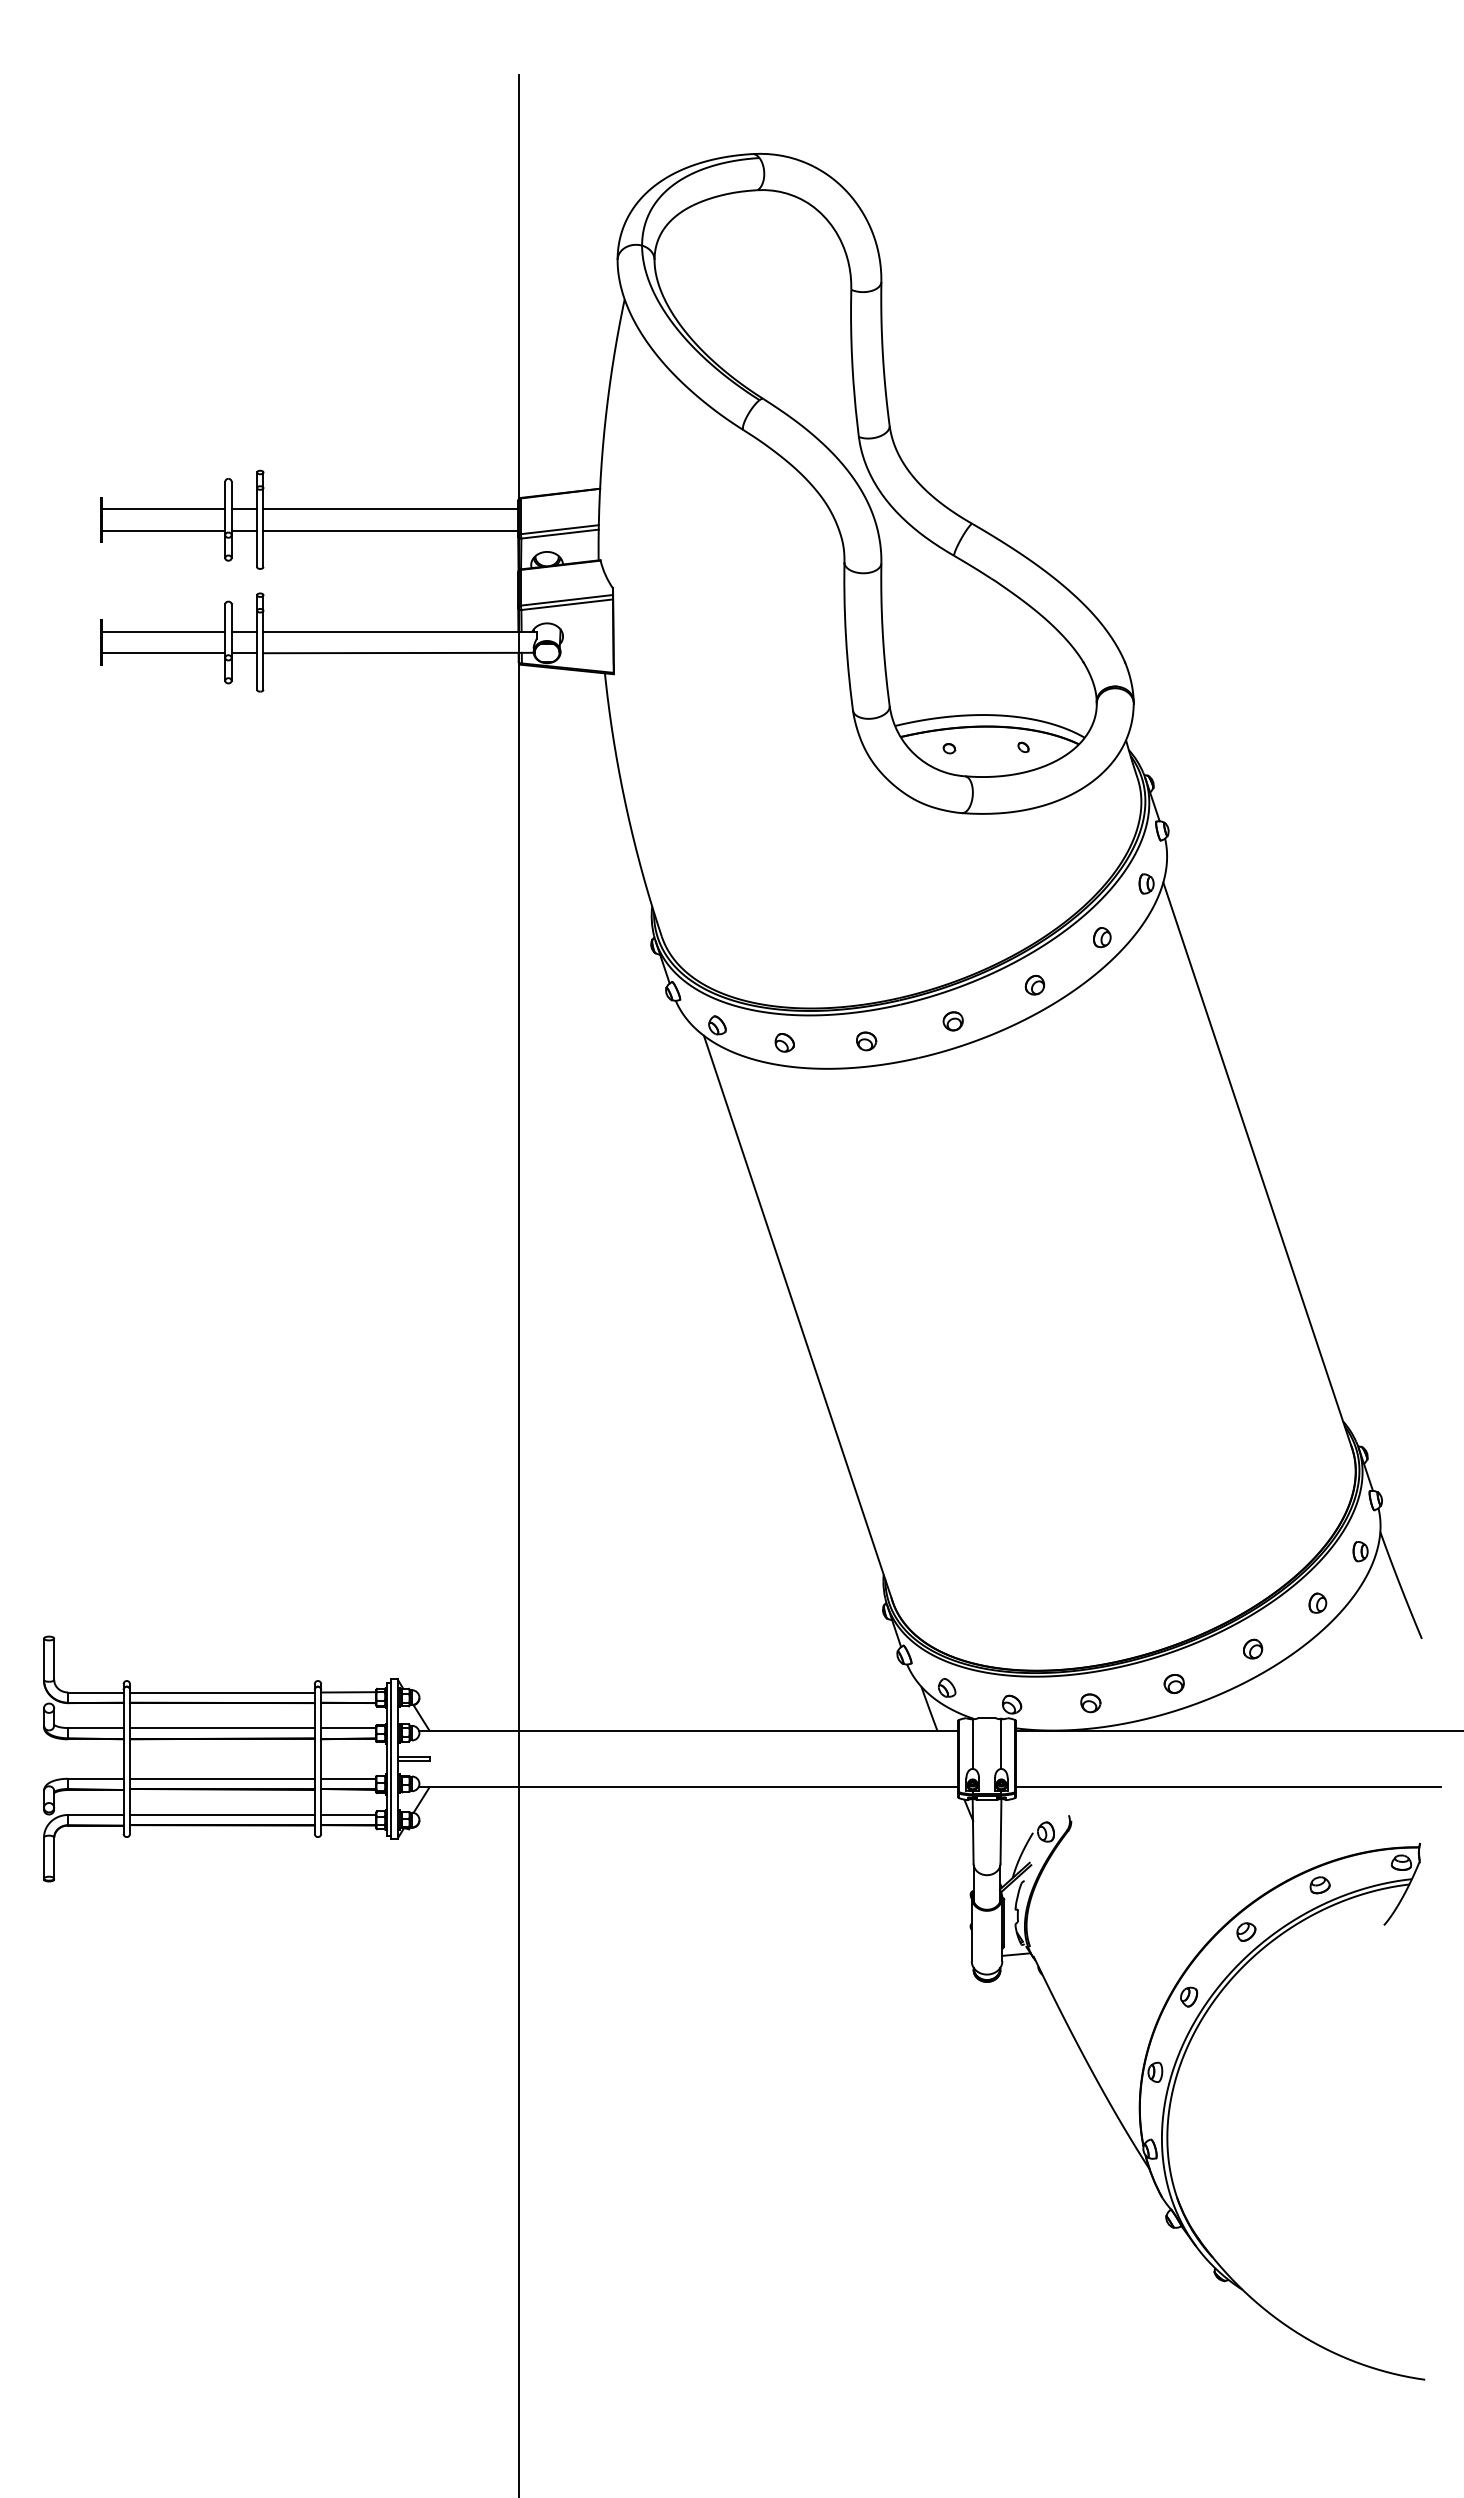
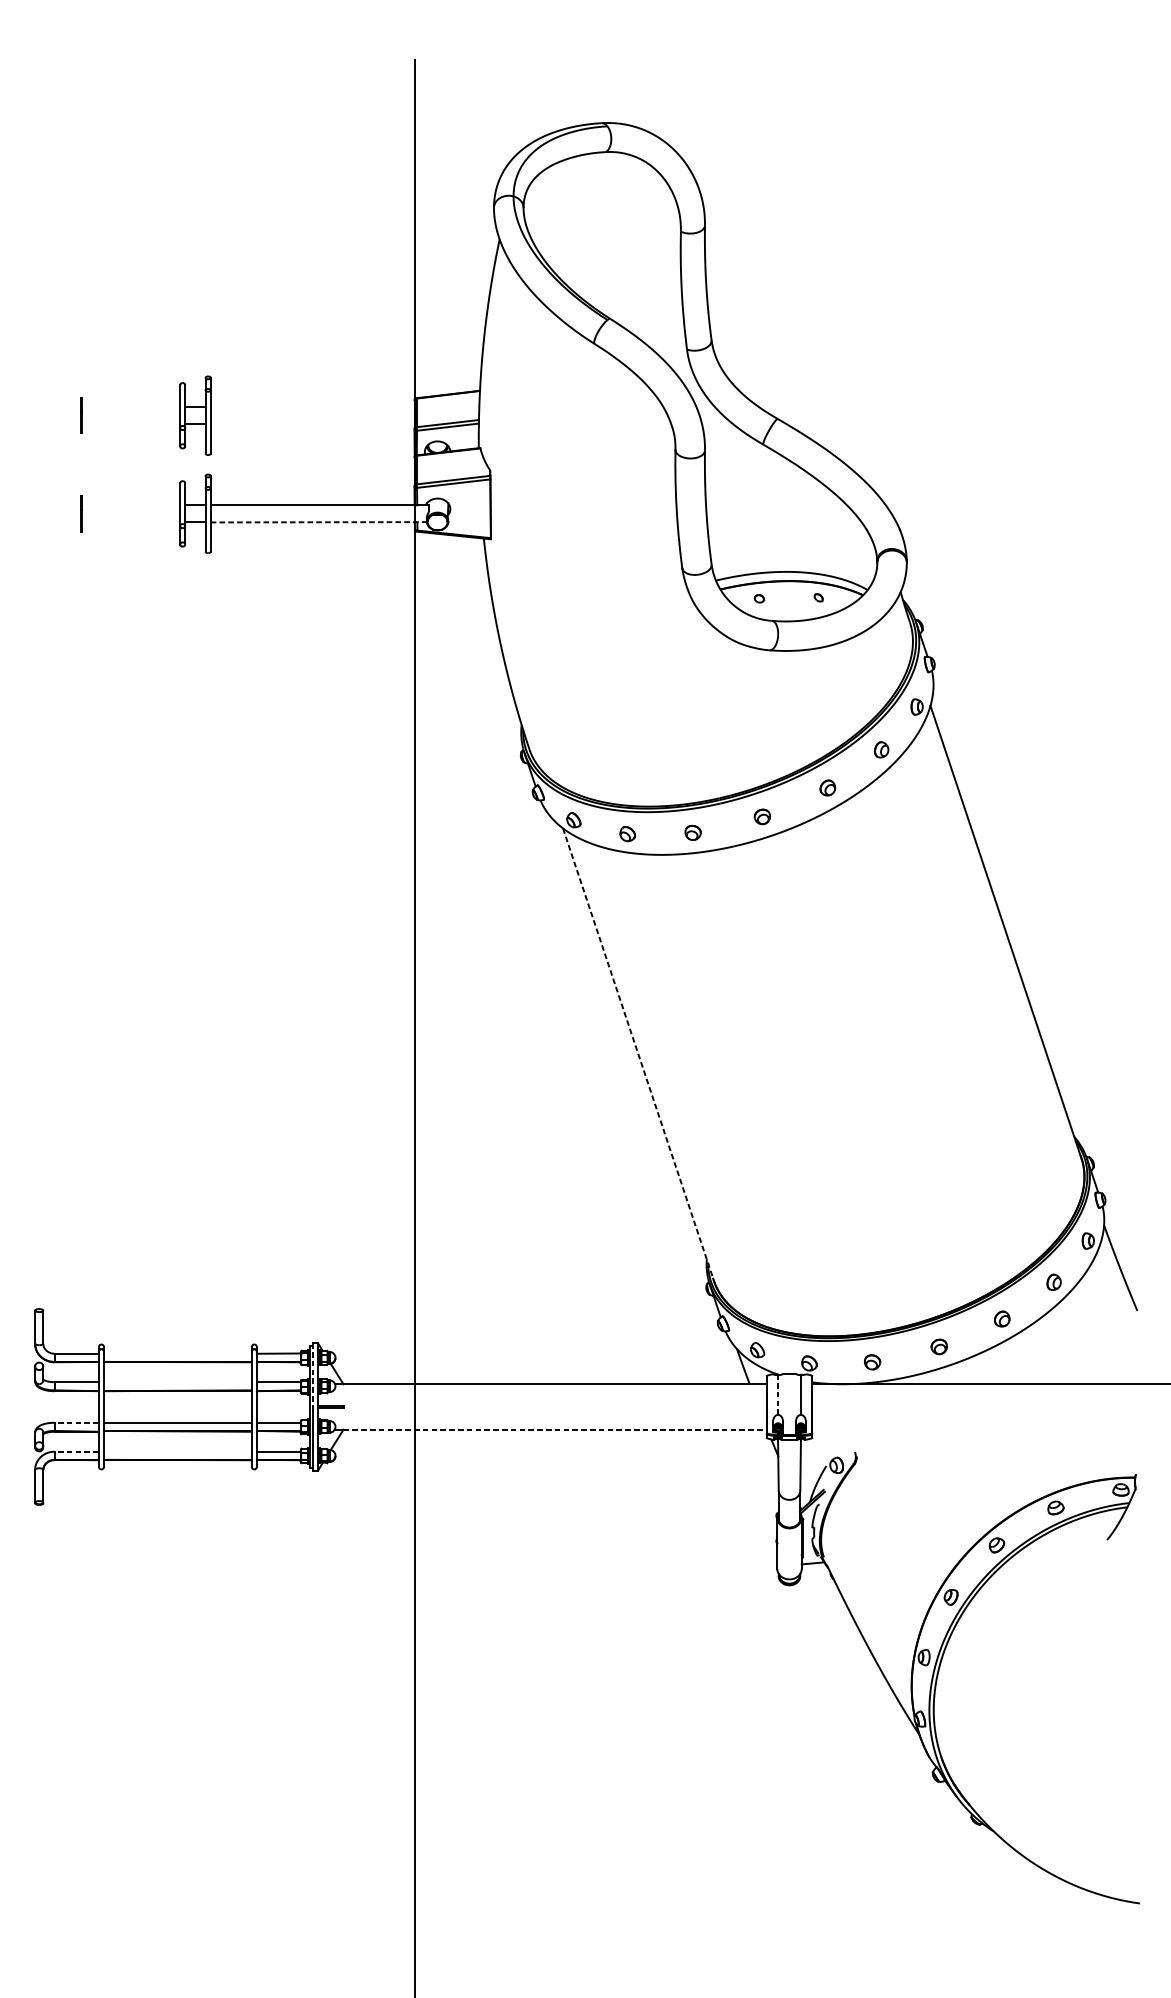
line: (163, 509) -> (130, 407), removed
line: (390, 509) -> (312, 407), removed
line: (163, 530) -> (130, 424), removed
line: (390, 530) -> (312, 424), removed
line: (163, 631) -> (130, 505), removed
line: (163, 653) -> (130, 522), removed
line: (399, 653) -> (319, 522), solid -> dashed
line: (798, 1319) -> (638, 1055), solid -> dashed
line: (222, 1692) -> (177, 1353), removed
line: (391, 1719) -> (313, 1375), solid -> dashed
line: (222, 1728) -> (177, 1382), removed
line: (972, 1744) -> (777, 1395), solid -> dashed
line: (95, 1778) -> (76, 1422), solid -> dashed
line: (694, 1787) -> (555, 1429), solid -> dashed
line: (1227, 1787) -> (981, 1429), removed
line: (95, 1814) -> (76, 1451), solid -> dashed
line: (222, 1814) -> (177, 1451), removed

